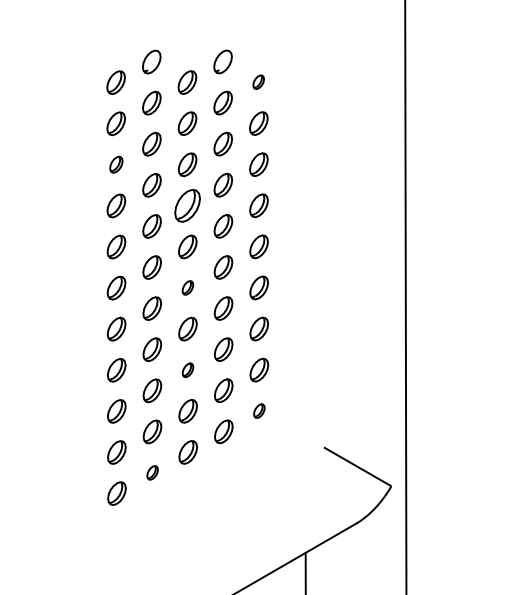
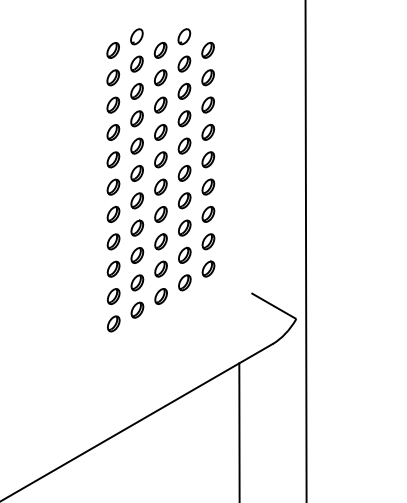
part: (257, 81) -> (207, 49), size x1.67
part: (116, 163) -> (113, 104), size x1.43
part: (187, 205) -> (160, 132), size x0.71
part: (187, 287) -> (160, 186), size x1.67
part: (187, 369) -> (160, 241), size x1.67
part: (259, 410) -> (208, 268), size x1.67
part: (152, 471) -> (137, 309), size x1.67

